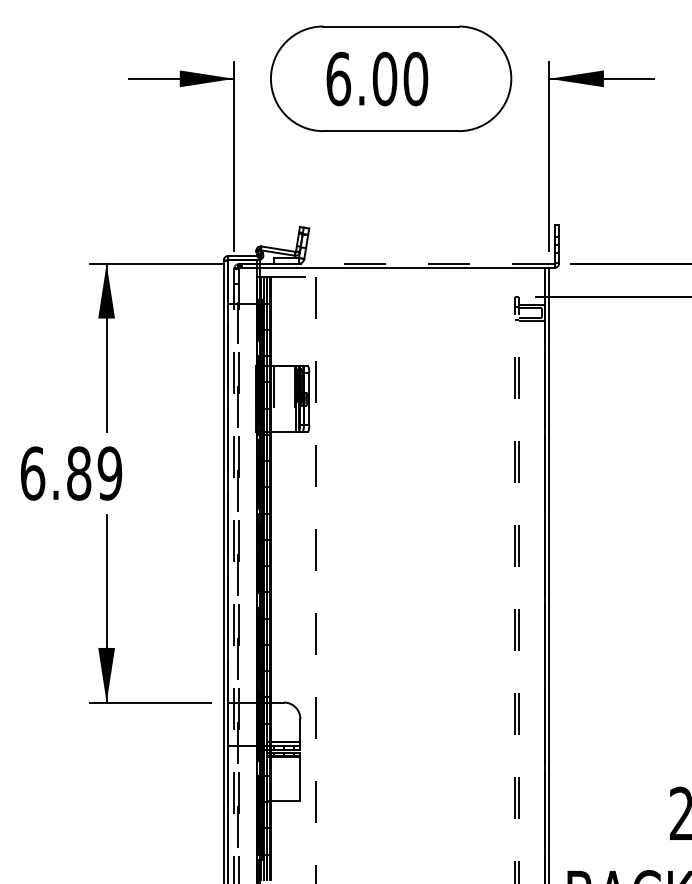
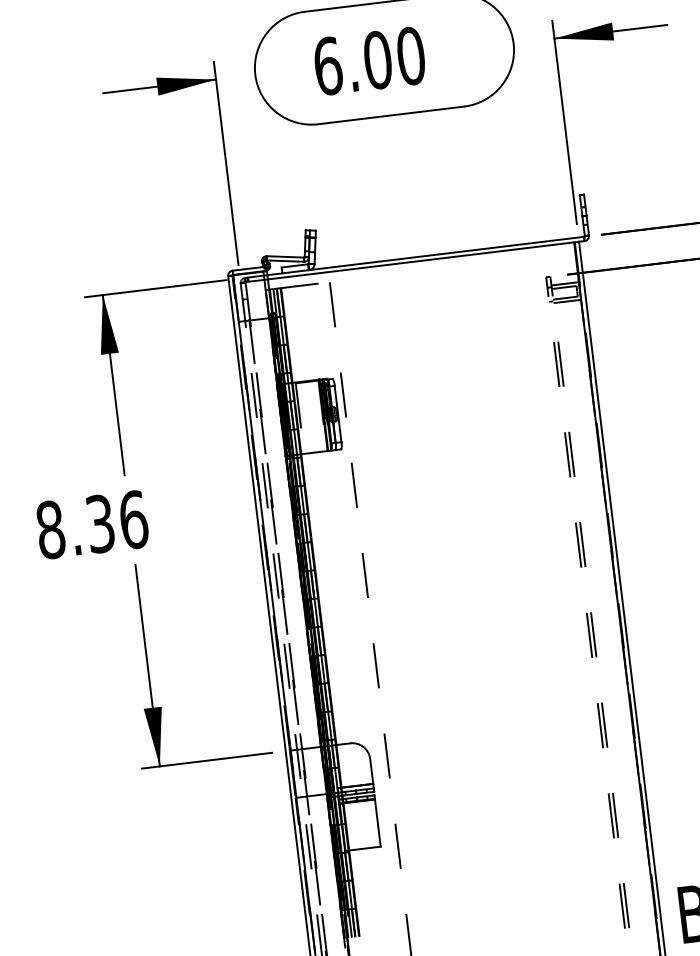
line: (407, 263) -> (426, 255), dashed -> solid
text: (71, 473) -> (92, 524), 6.89 -> 8.36

